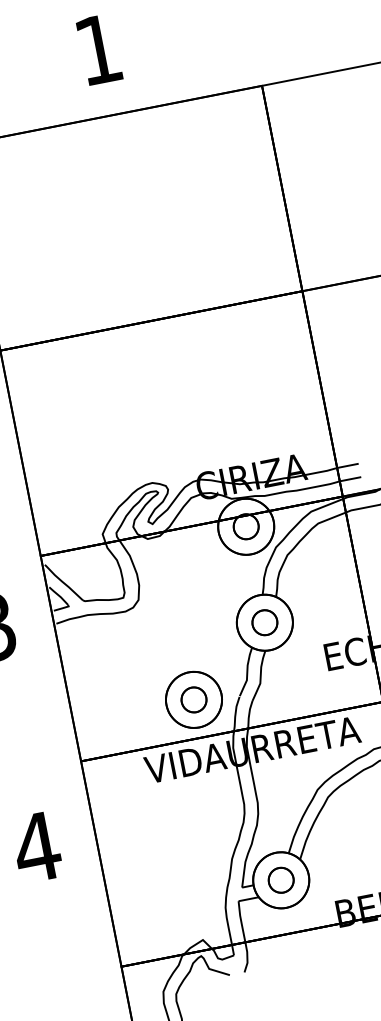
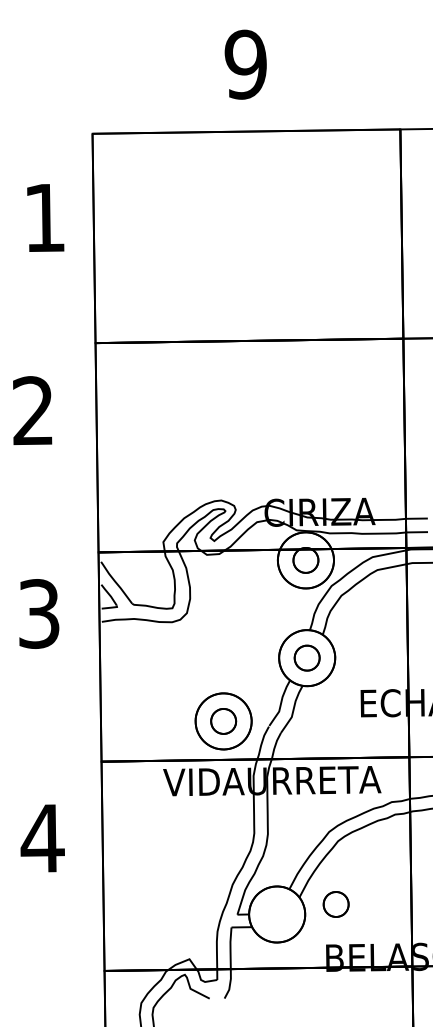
text: (98, 49) -> (245, 64), 1 -> 9
part: (280, 880) -> (335, 904), moved

